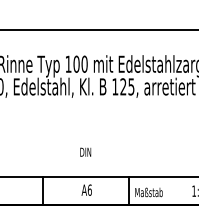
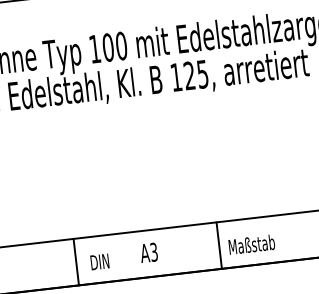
text: (85, 151) -> (99, 260), moved
text: (89, 189) -> (153, 251), A6 -> A3

